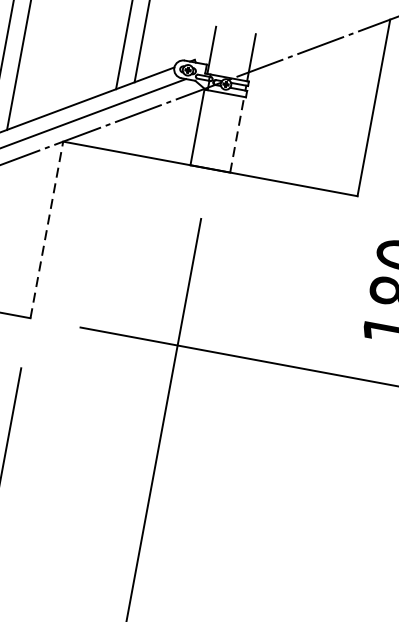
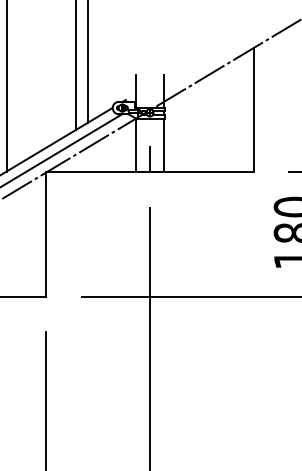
line: (237, 134) -> (164, 145), dashed -> solid
line: (214, 150) -> (150, 159), added
line: (46, 229) -> (46, 234), dashed -> solid

